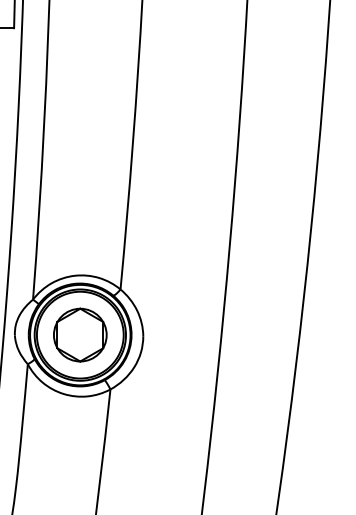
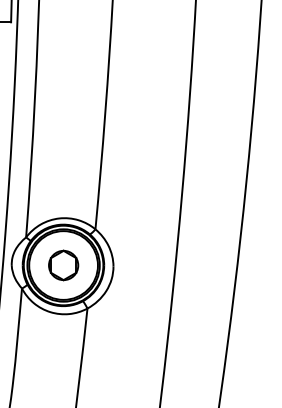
part: (80, 334) -> (63, 265), size x0.7

